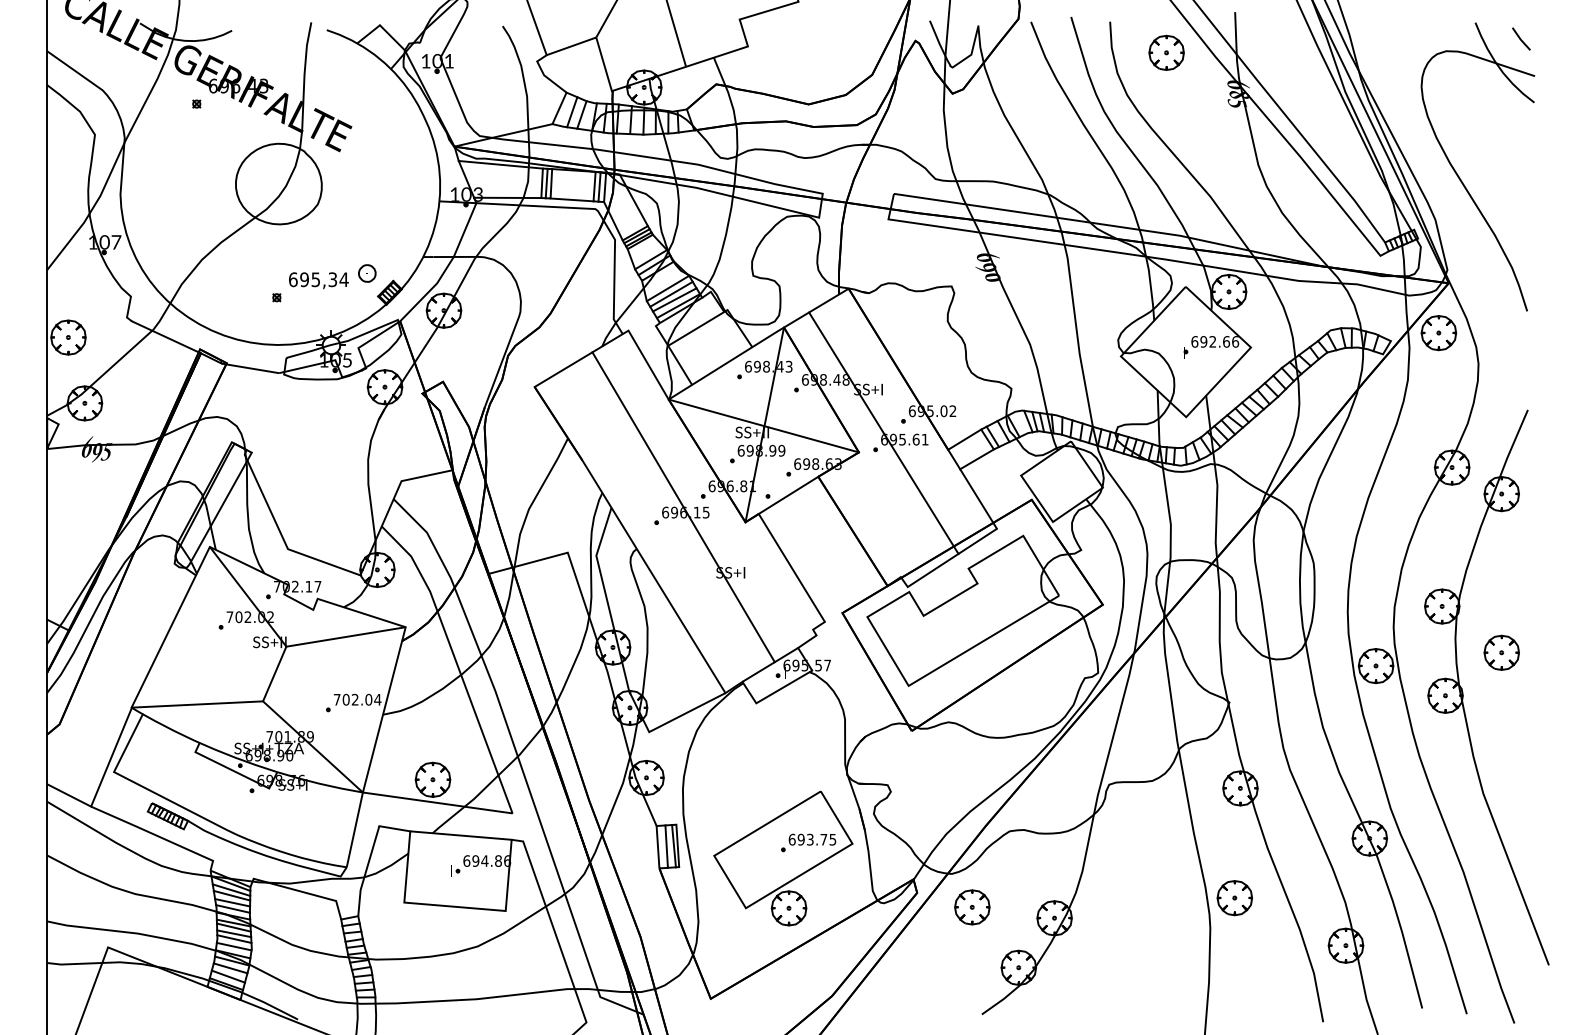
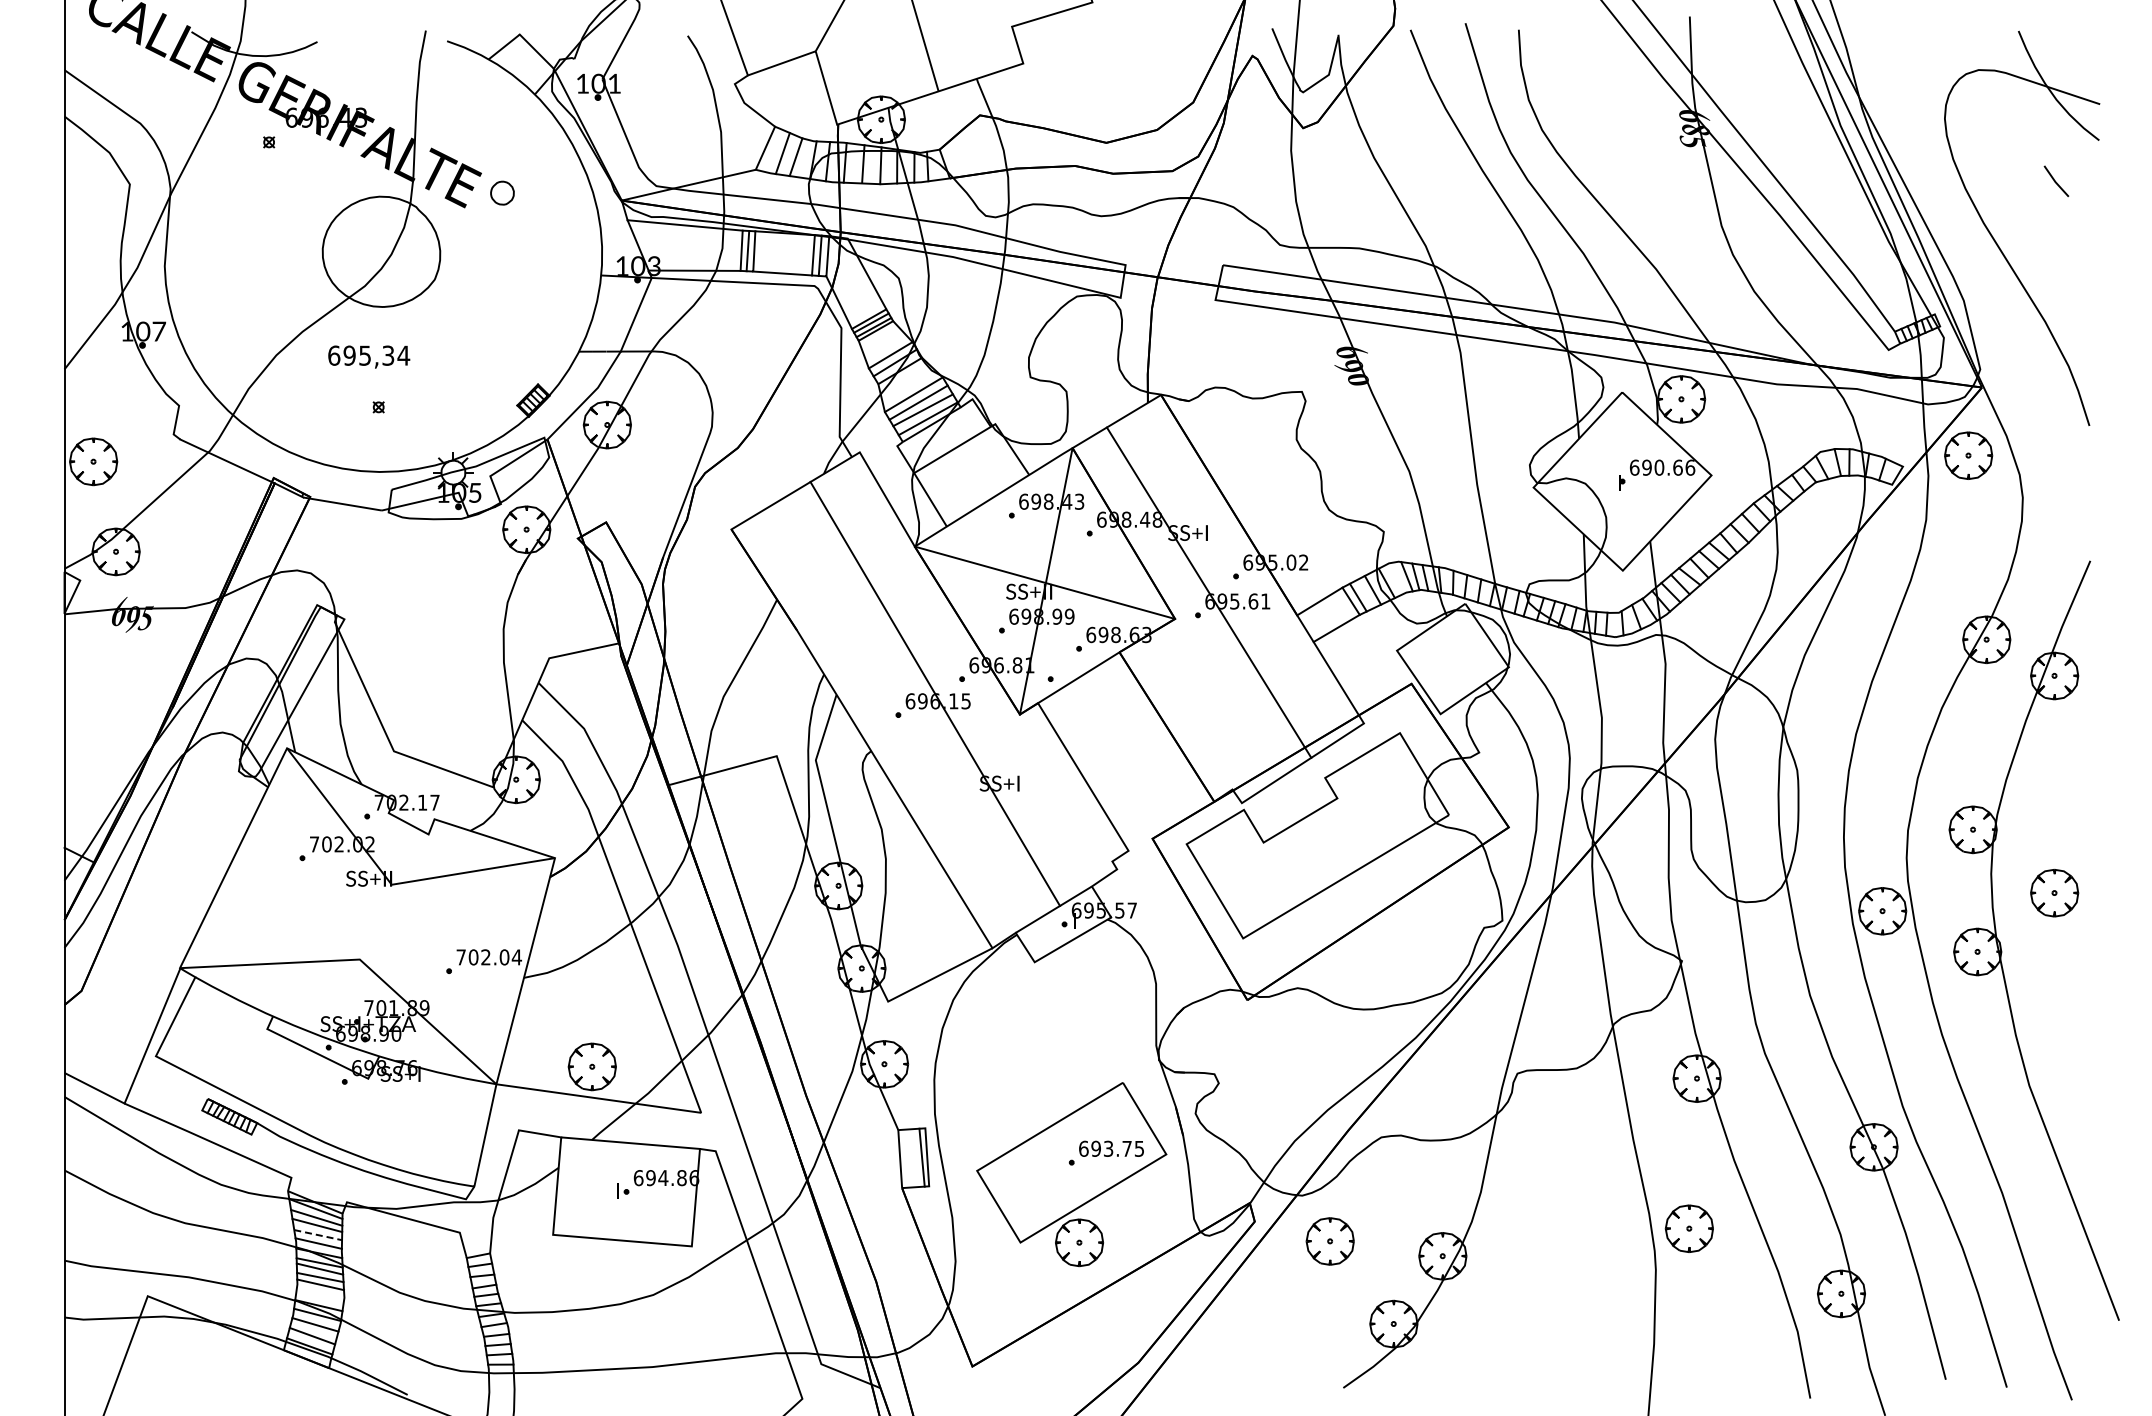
line: (1520, 38) -> (2055, 180), moved
part: (1166, 53) -> (1595, 72), removed
part: (367, 273) -> (502, 192), moved
text: (319, 280) -> (369, 356), moved
text: (1212, 341) -> (1659, 467), 692.66 -> 690.66
line: (274, 673) -> (375, 921), removed
line: (666, 846) -> (911, 1158), removed
line: (232, 903) -> (318, 1235), solid -> dashed
line: (234, 946) -> (320, 1295), removed

